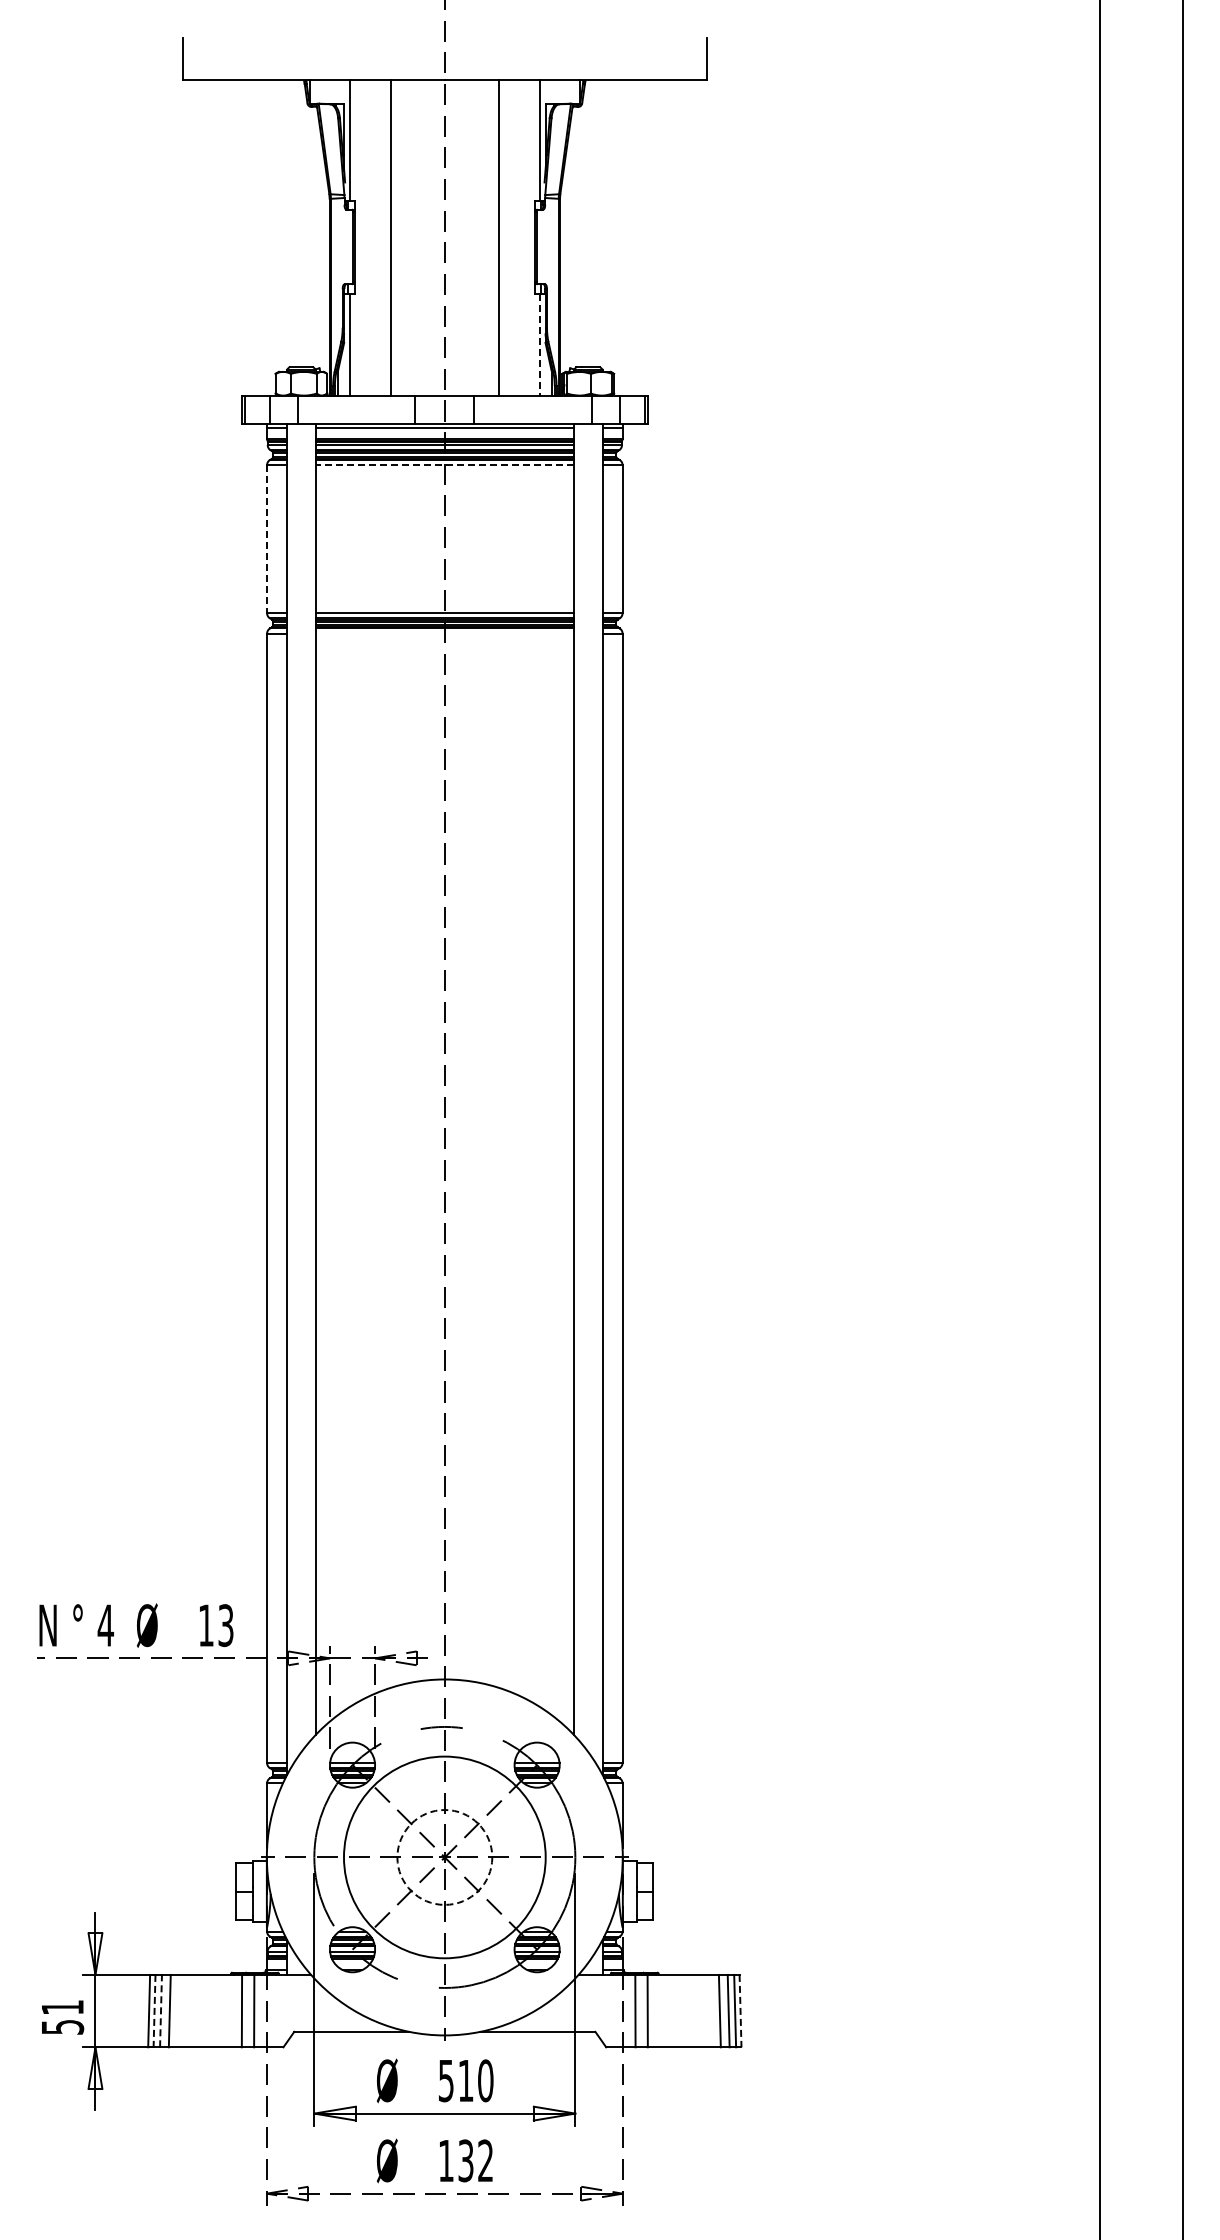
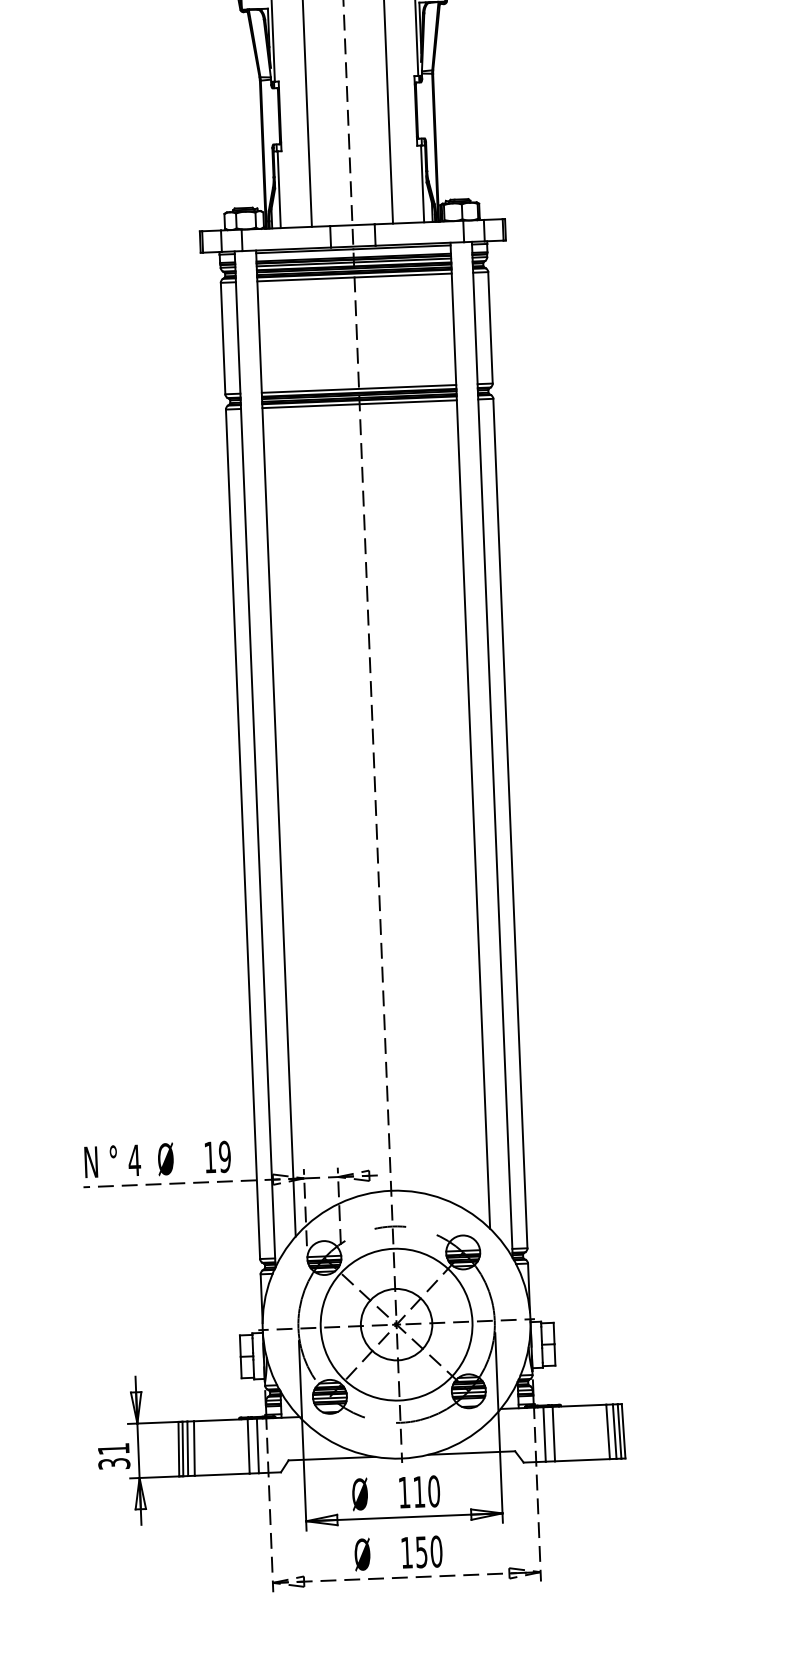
line: (540, 345) -> (422, 184), dashed -> solid
line: (444, 465) -> (354, 277), dashed -> solid
line: (267, 539) -> (223, 338), dashed -> solid
line: (444, 633) -> (359, 404), added
text: (225, 1625) -> (224, 1156), 13 -> 19
circle: (444, 1856) -> (396, 1323), dashed -> solid
line: (161, 2010) -> (188, 1448), dashed -> solid
line: (154, 2011) -> (182, 1449), dashed -> solid
line: (740, 2011) -> (623, 1431), dashed -> solid
text: (62, 2026) -> (114, 1463), 51 -> 31
text: (446, 2081) -> (404, 1493), 510 -> 110
text: (476, 2160) -> (429, 1551), 132 -> 150

